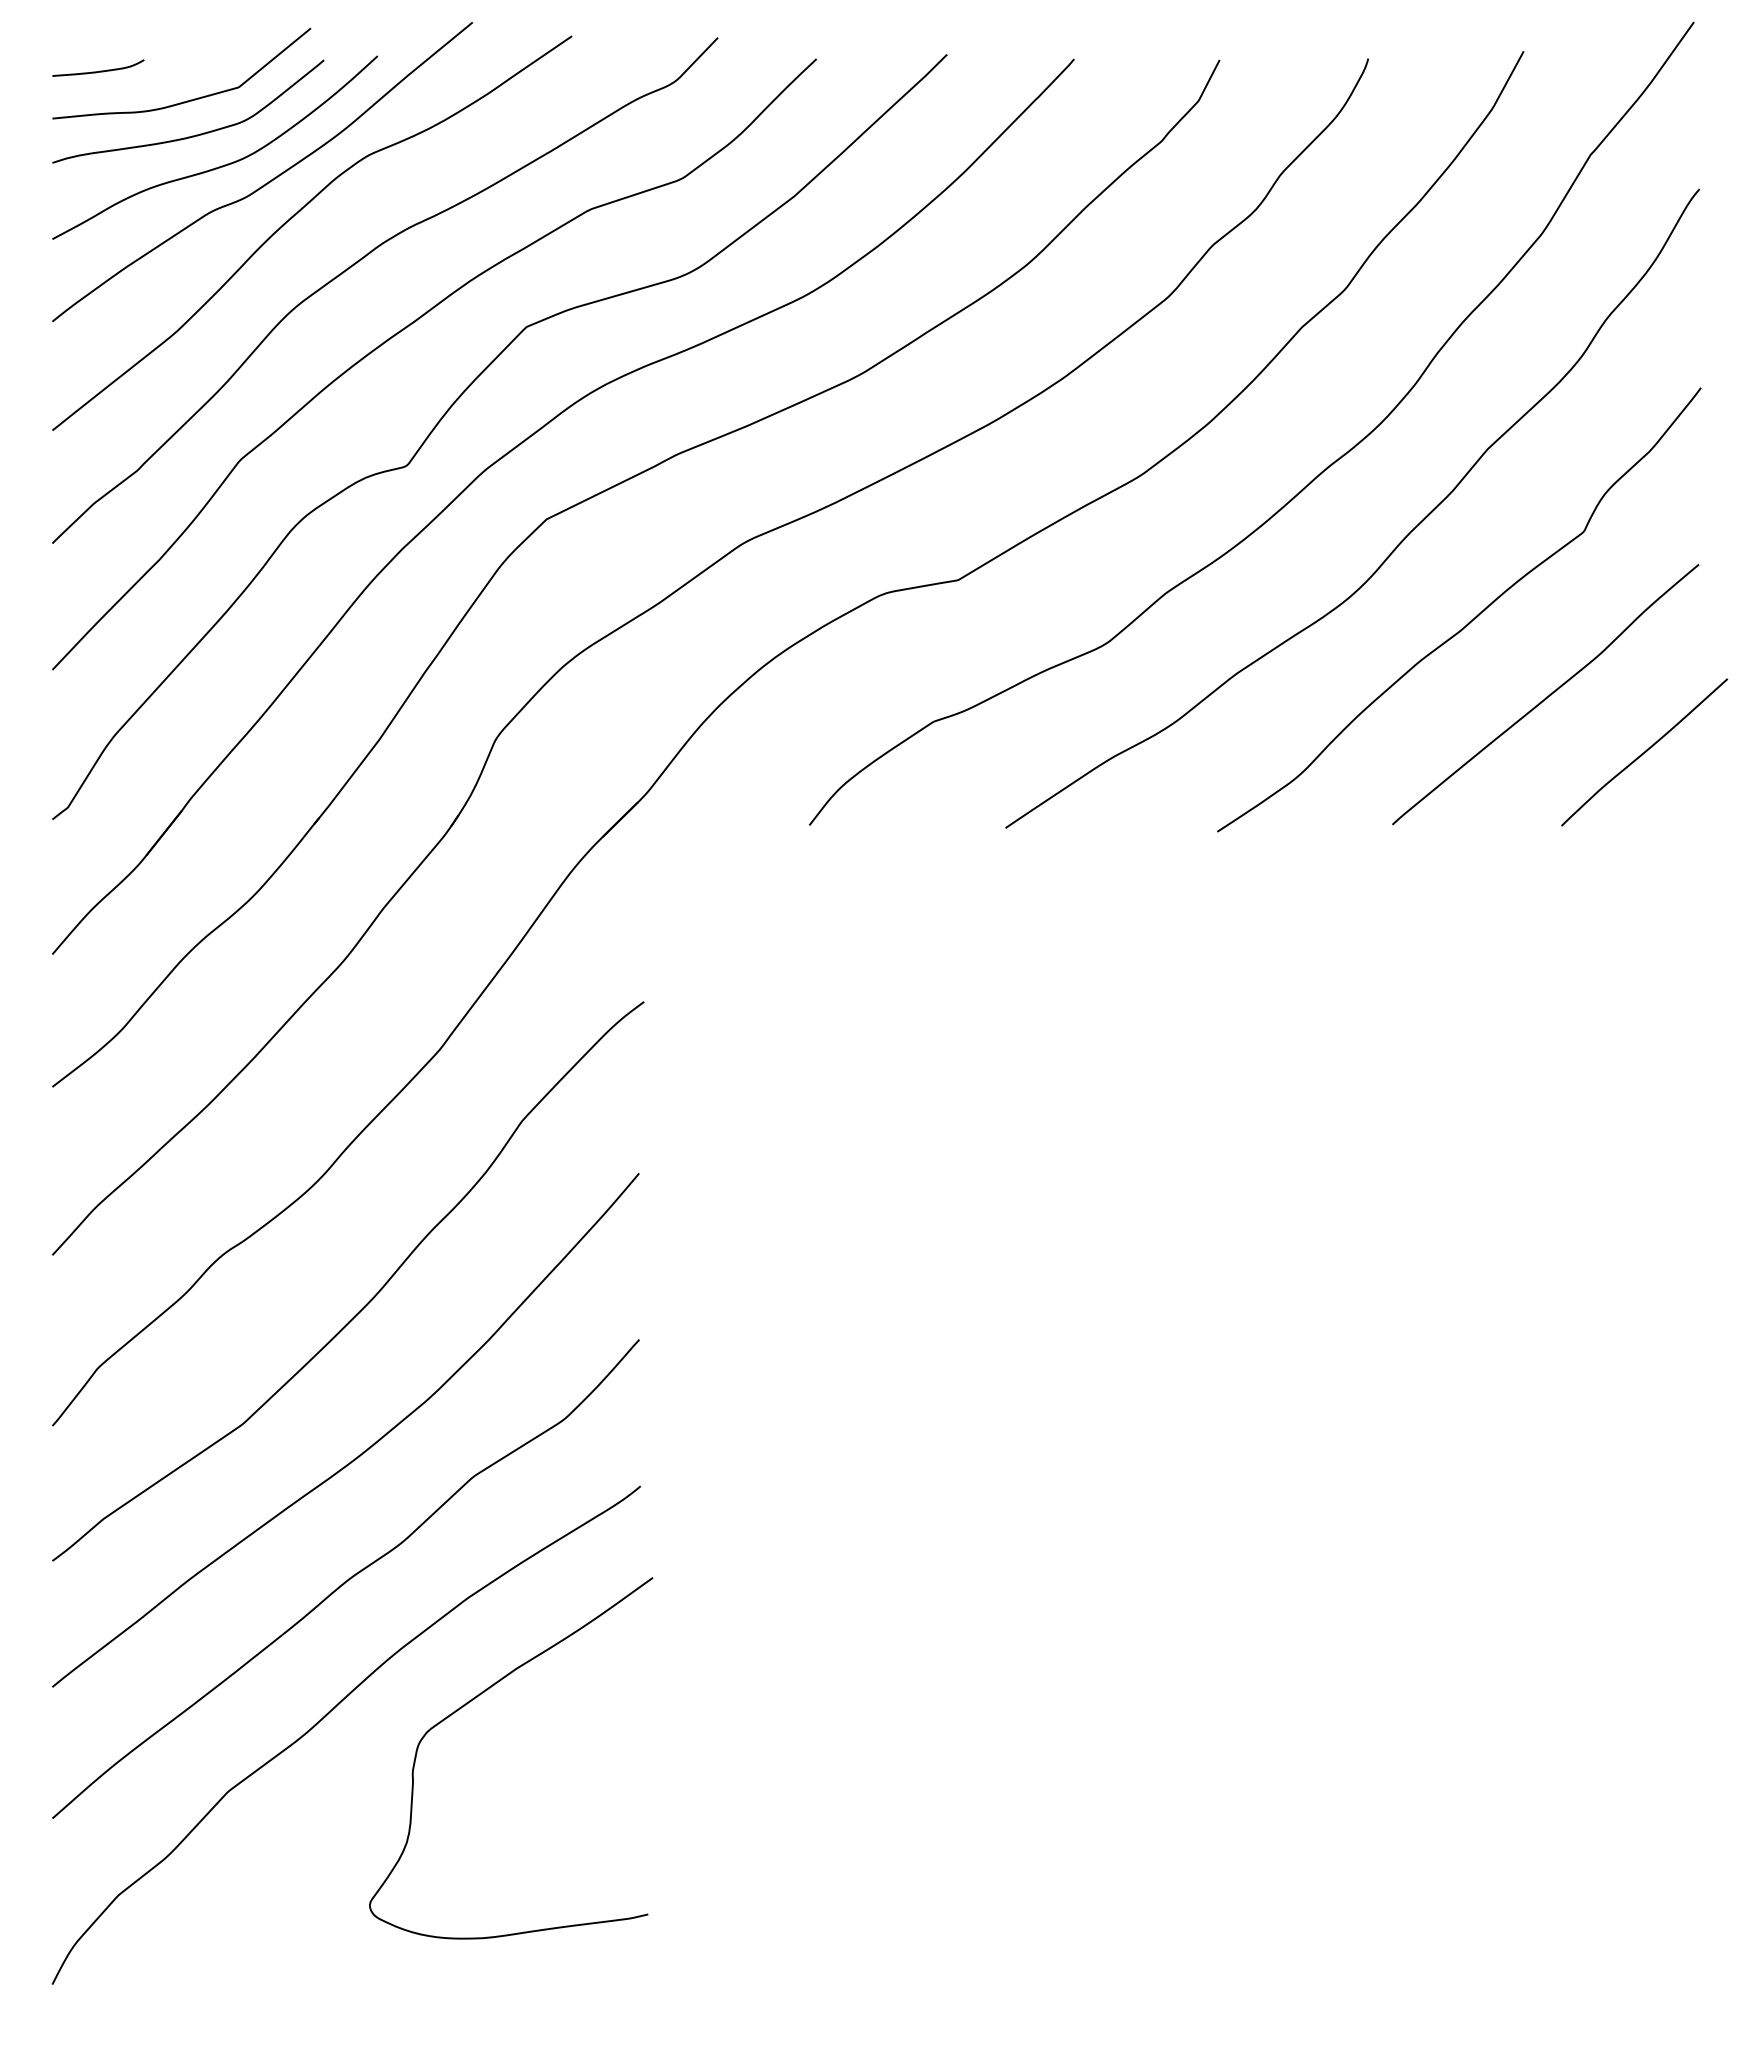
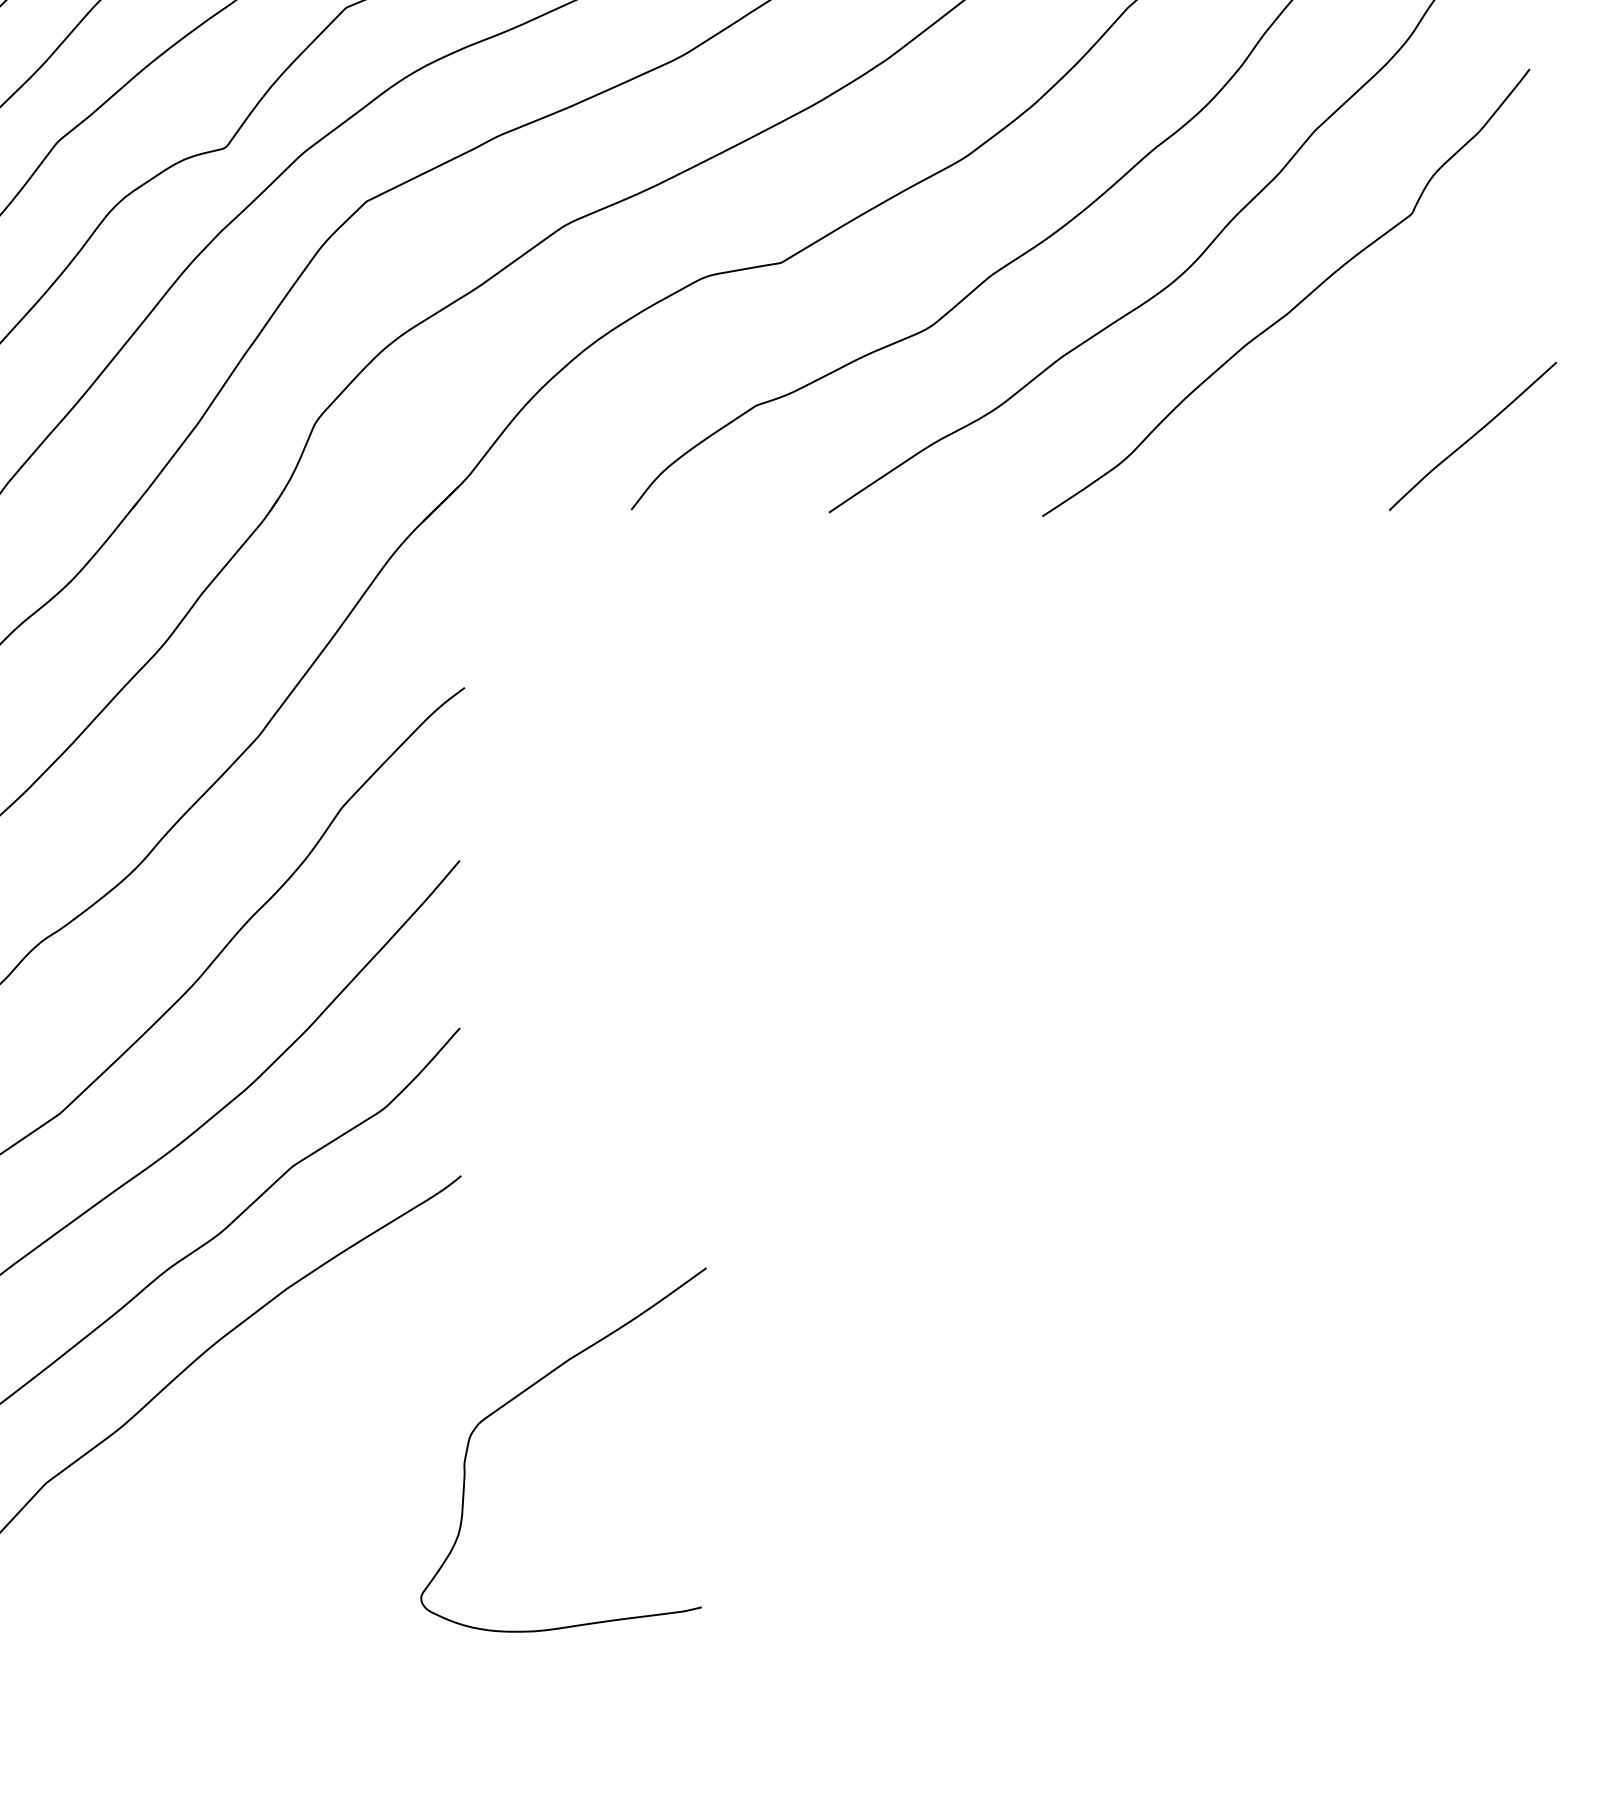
curve: (1546, 696) -> (1374, 380), removed
curve: (473, 1700) -> (525, 1391), moved

